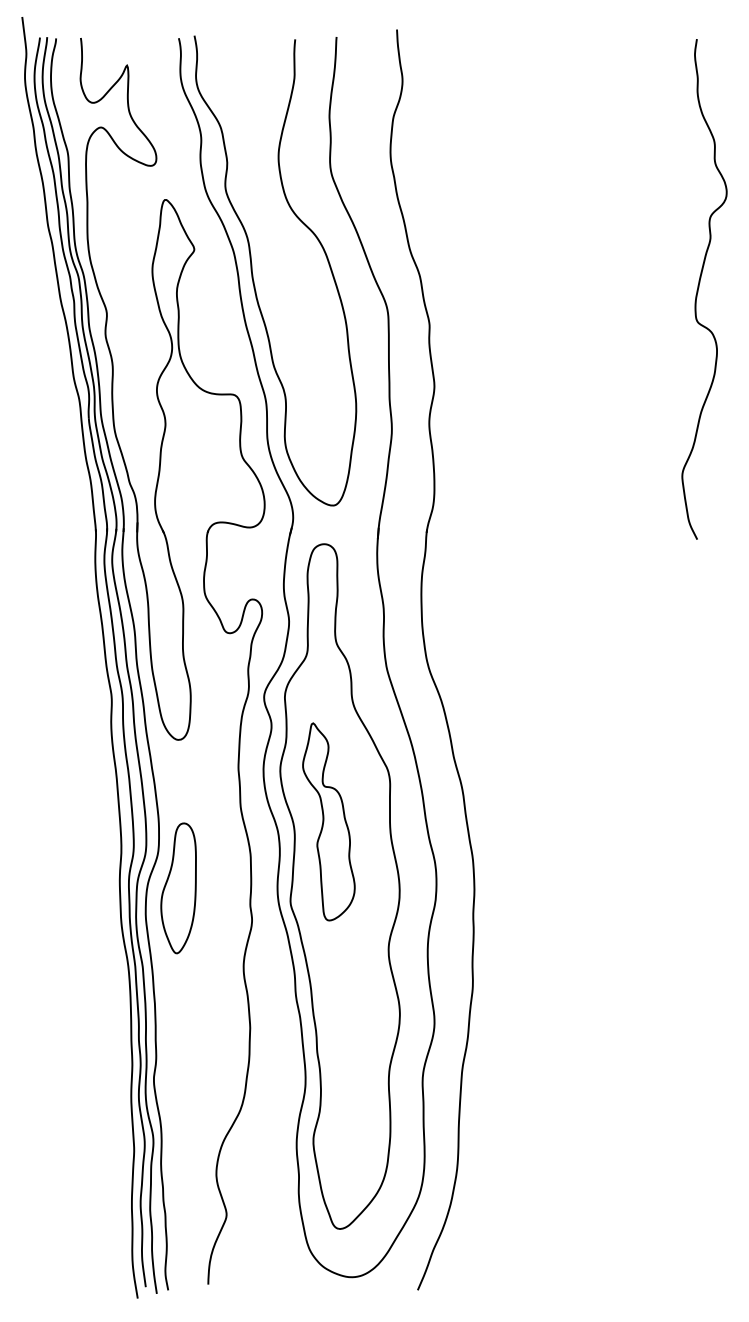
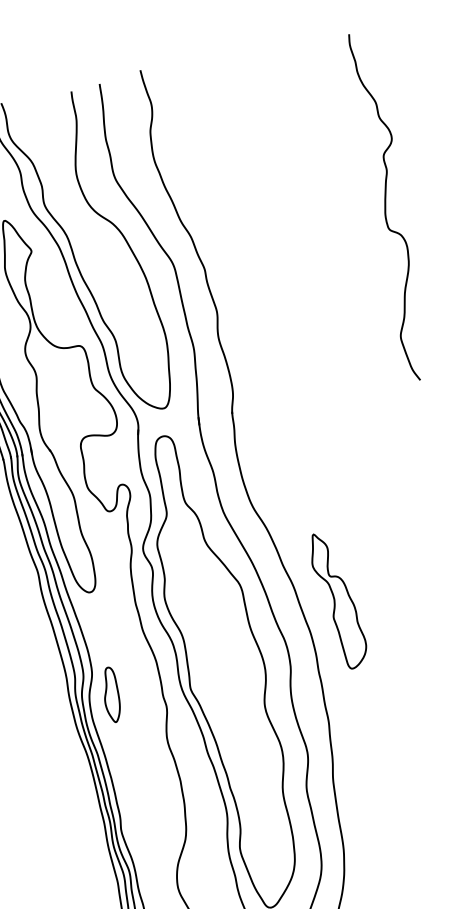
part: (328, 821) -> (338, 600), moved
part: (178, 888) -> (111, 695), size x0.6

